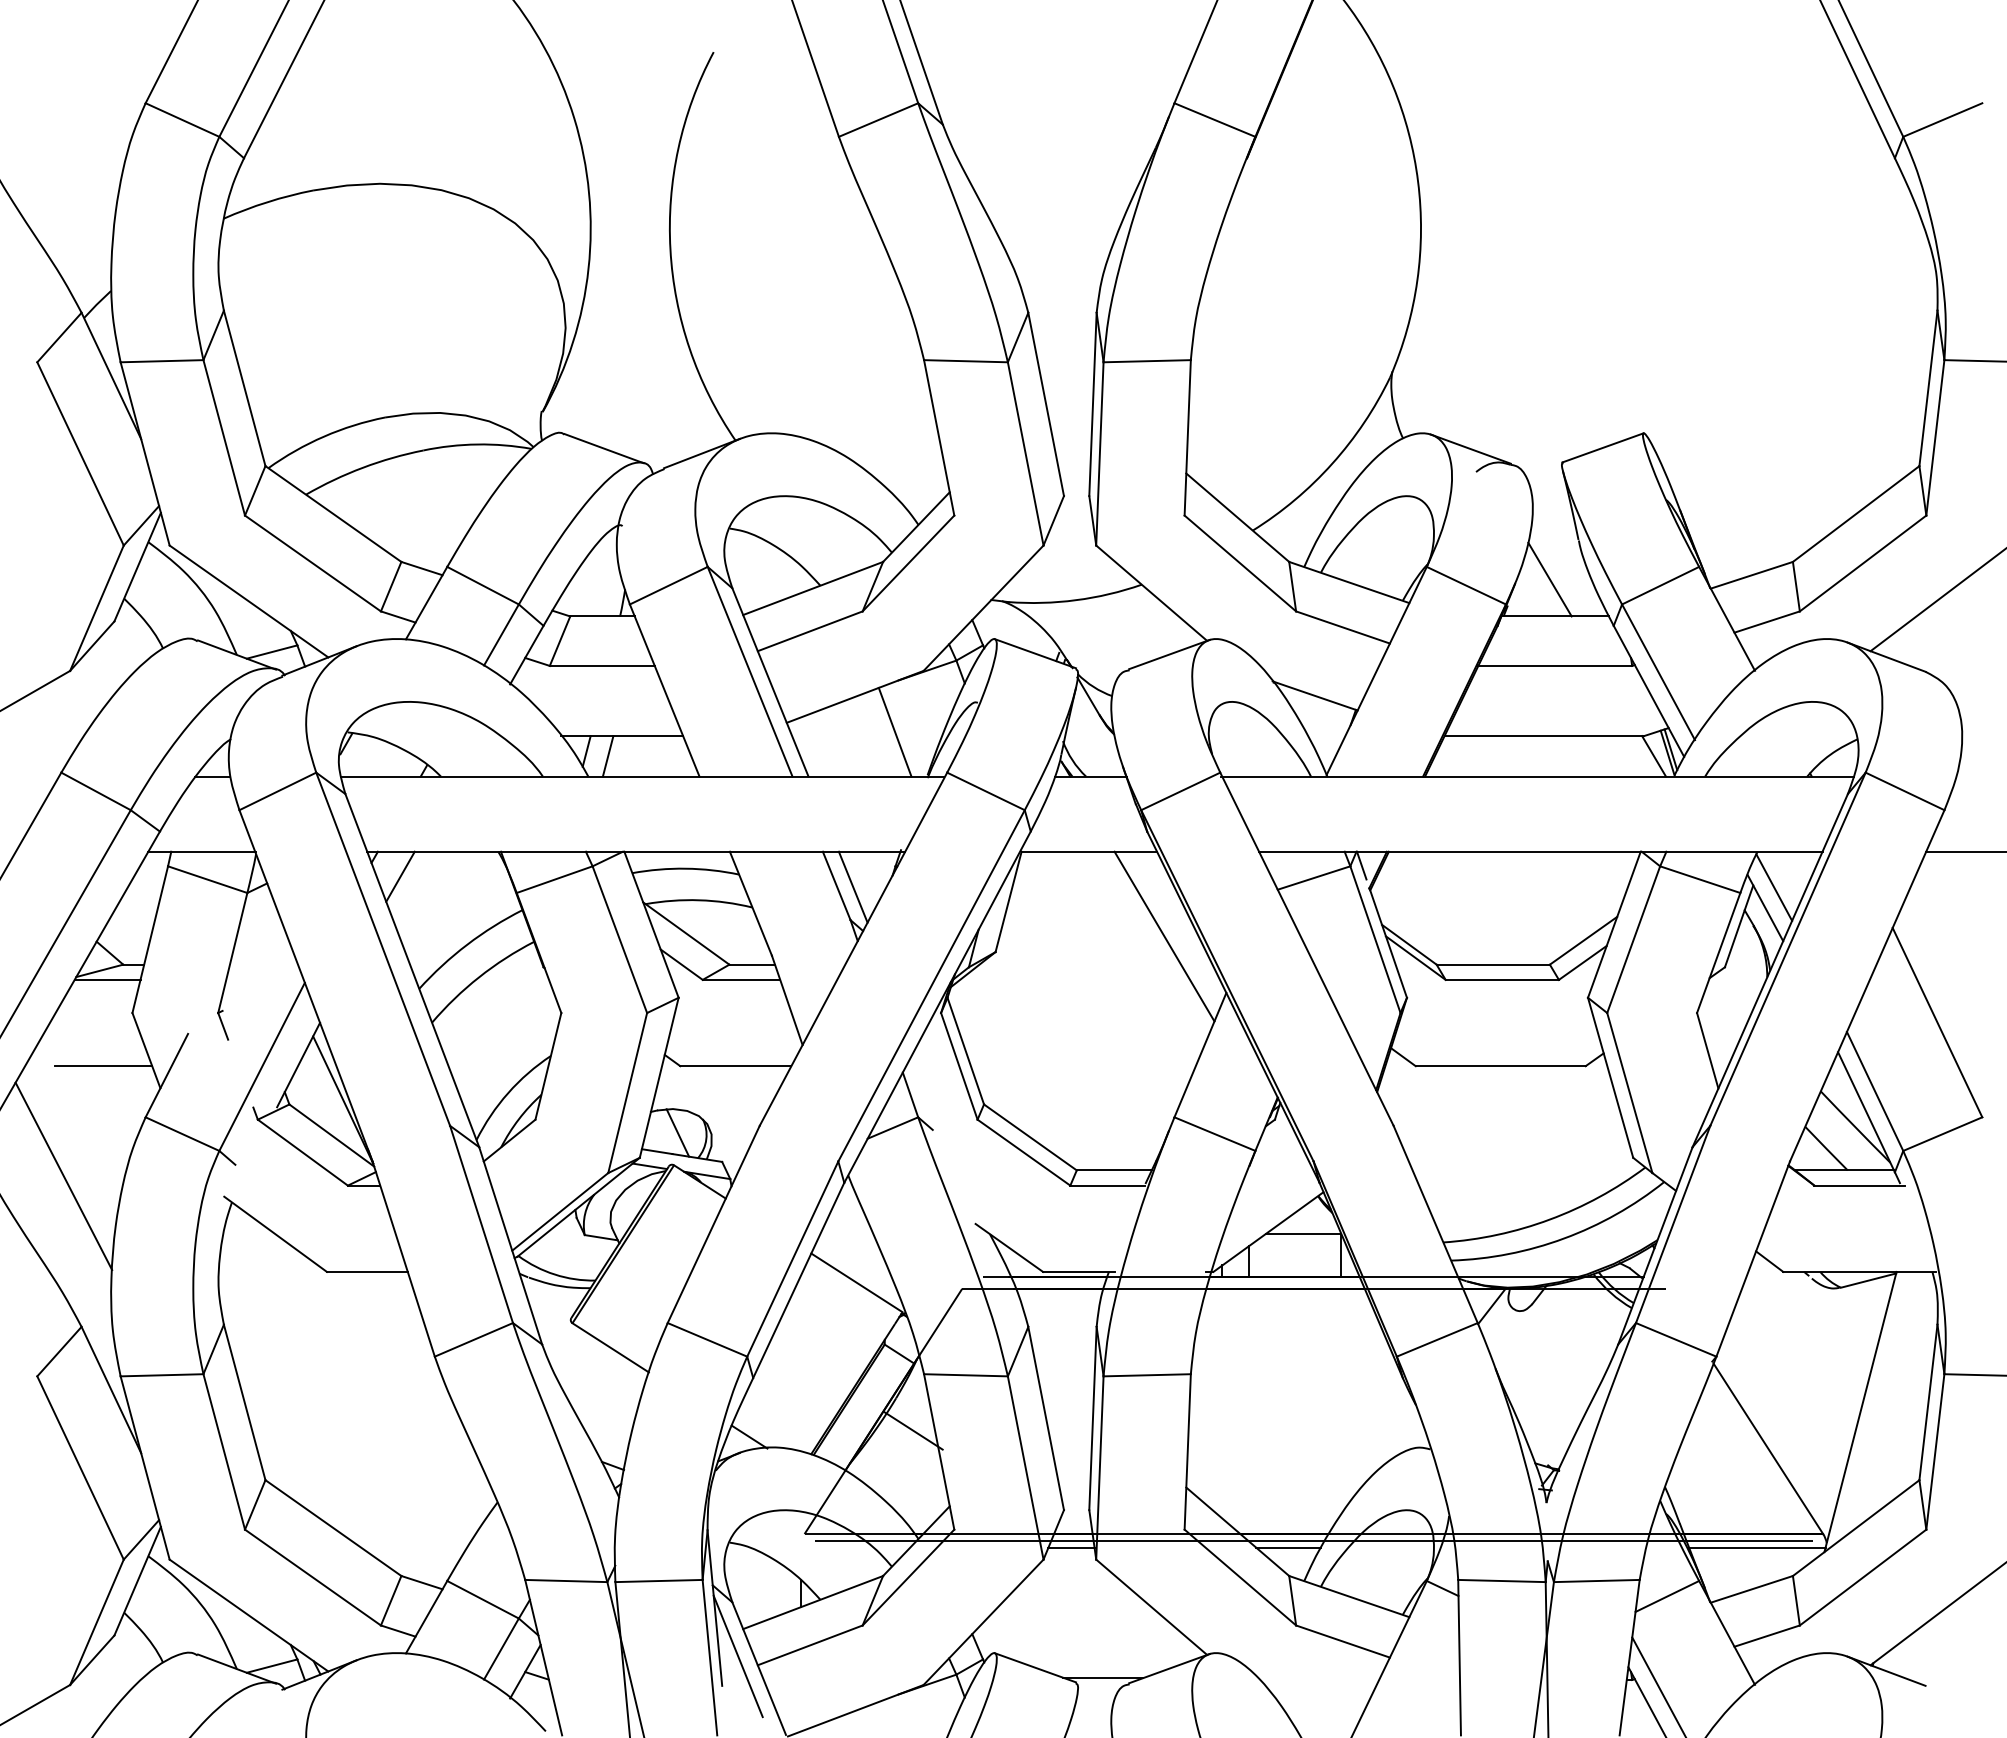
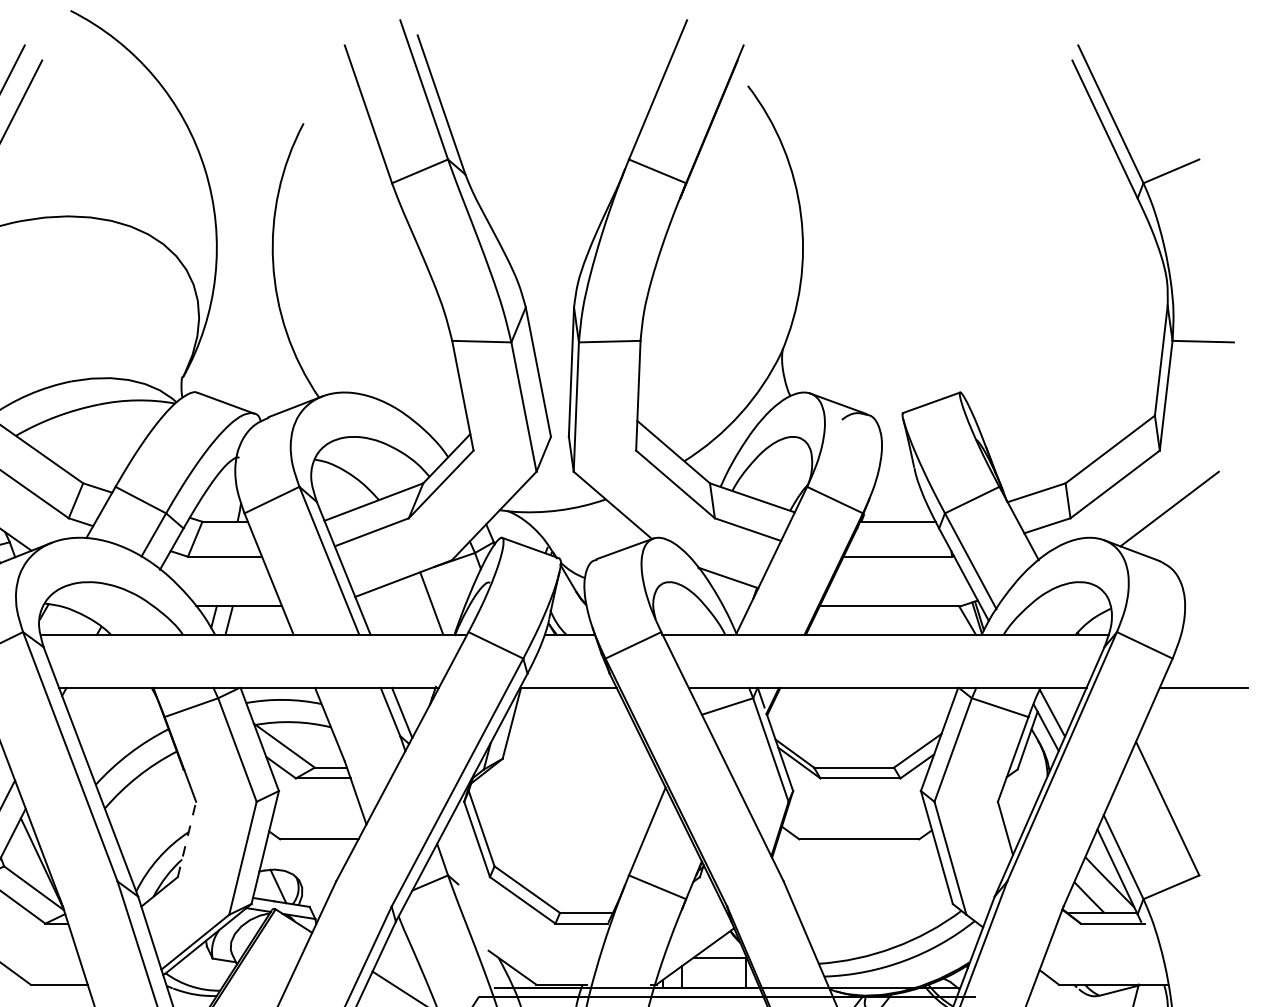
line: (1549, 579) -> (893, 495), removed
line: (400, 876) -> (82, 705), removed
line: (1164, 936) -> (621, 747), removed
line: (548, 1066) -> (187, 839), solid -> dashed

